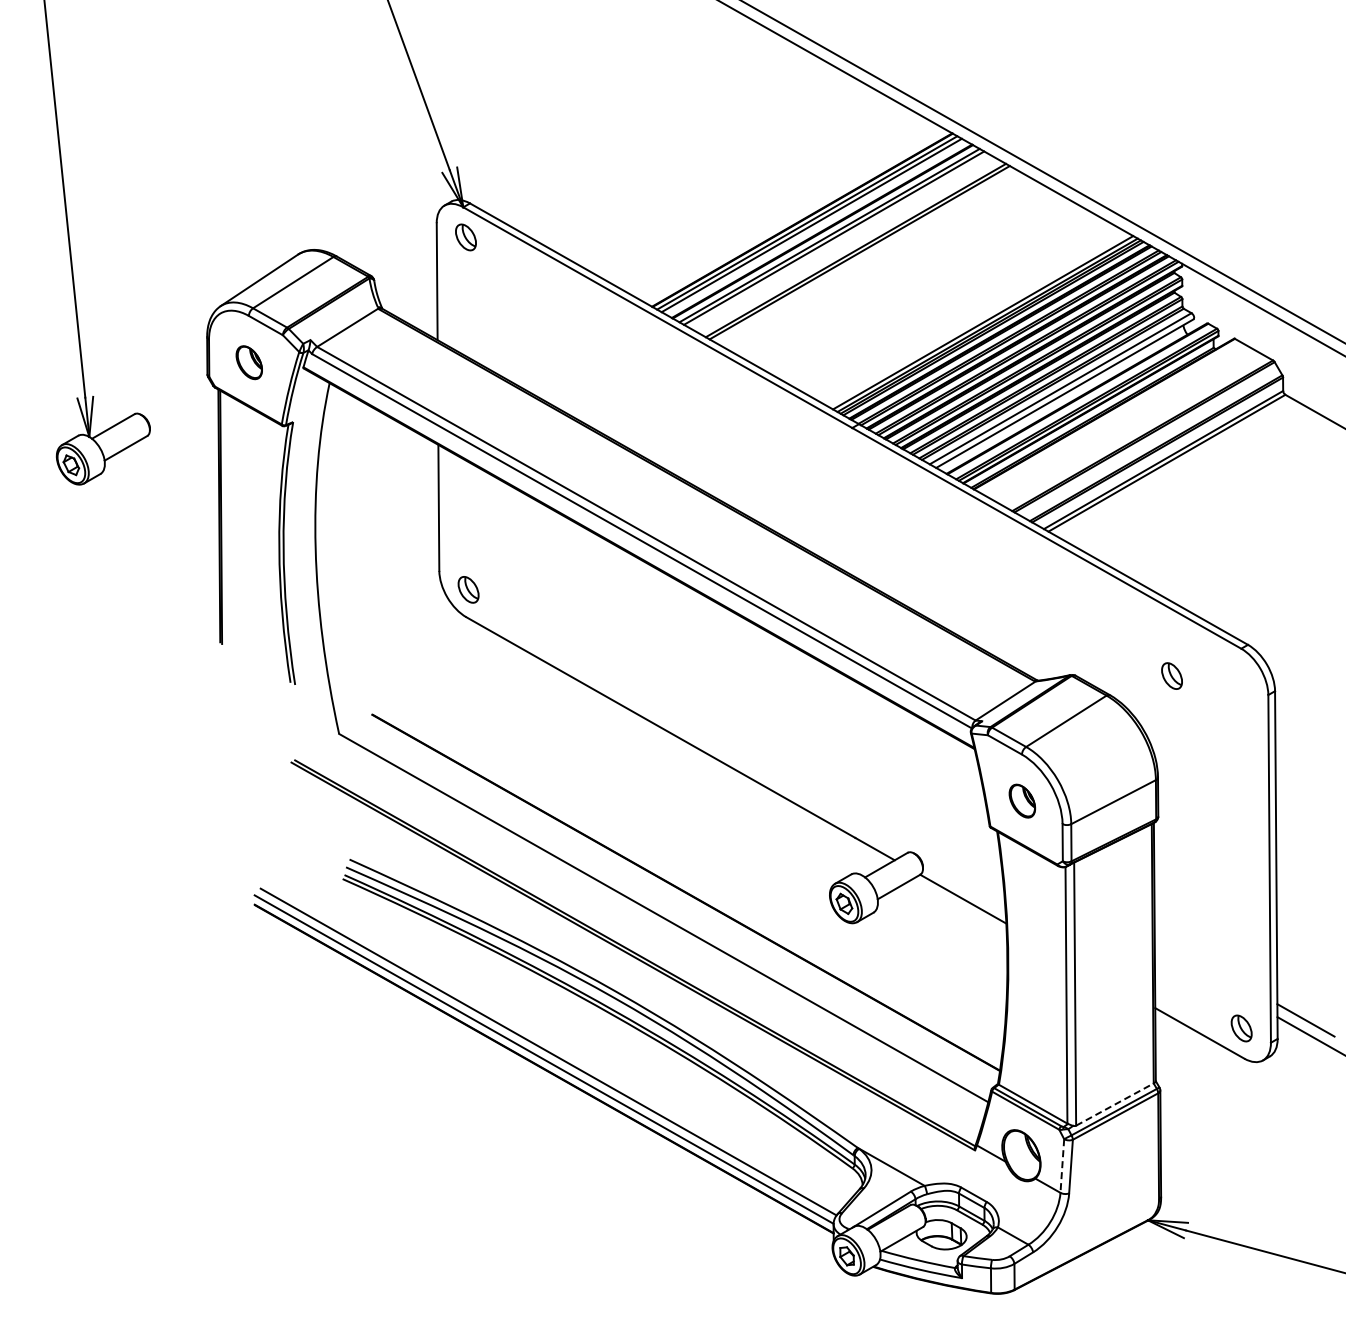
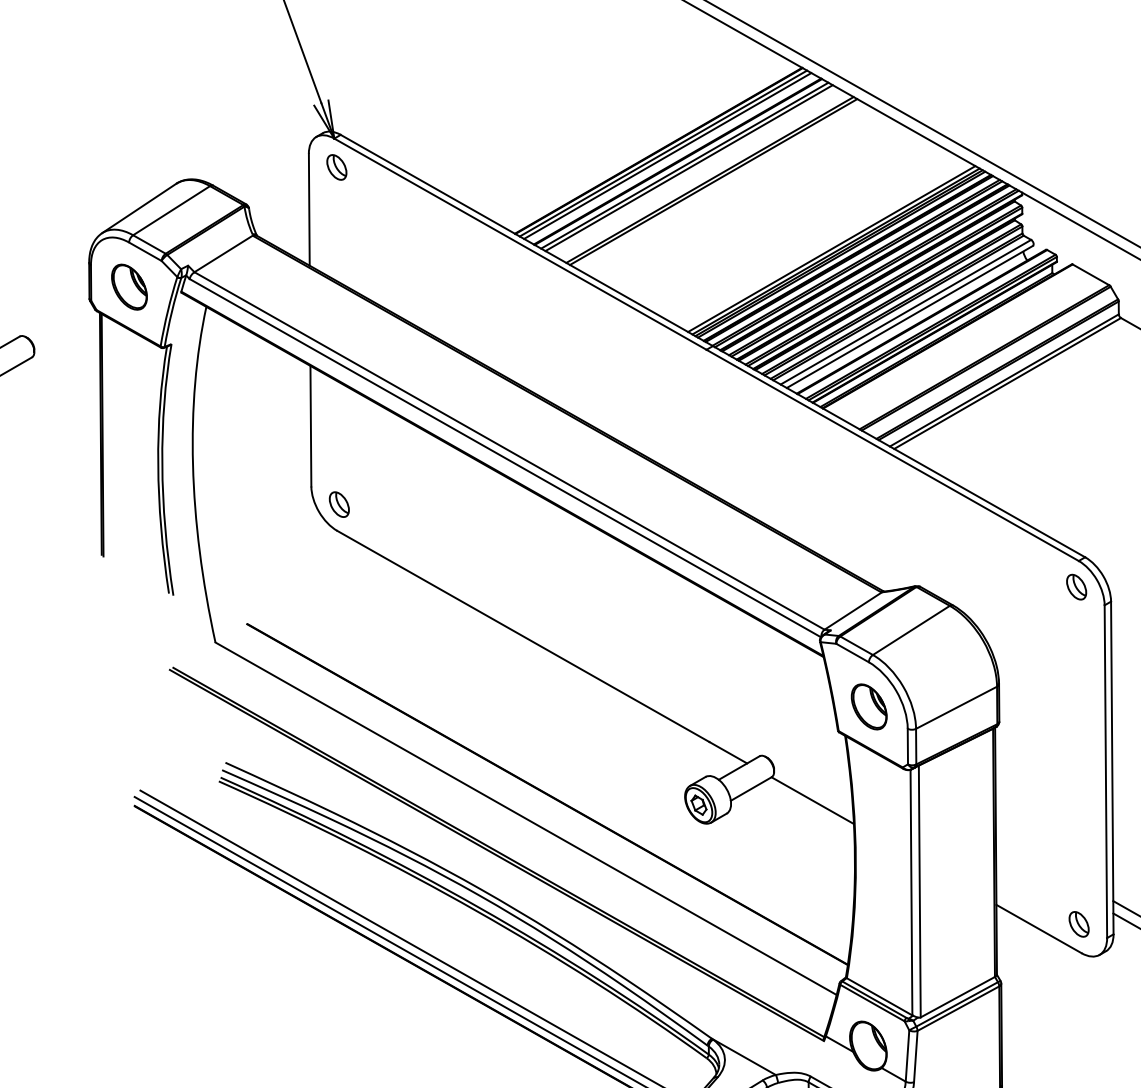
part: (249, 362) -> (129, 287), size x1.43
part: (1171, 675) -> (1076, 586), moved
part: (1022, 800) -> (869, 706), size x1.43
line: (1115, 1104) -> (958, 997), dashed -> solid
line: (1062, 1166) -> (907, 1056), dashed -> solid

